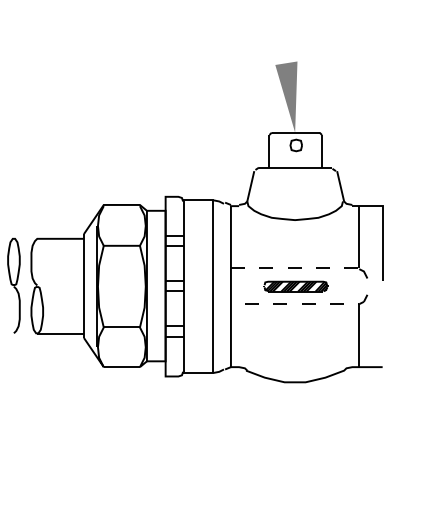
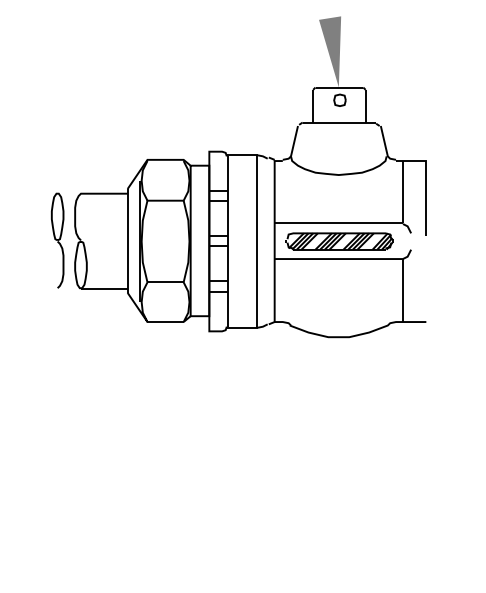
line: (295, 267) -> (339, 222), dashed -> solid
part: (295, 286) -> (339, 241), size x1.67
line: (302, 304) -> (346, 259), dashed -> solid

